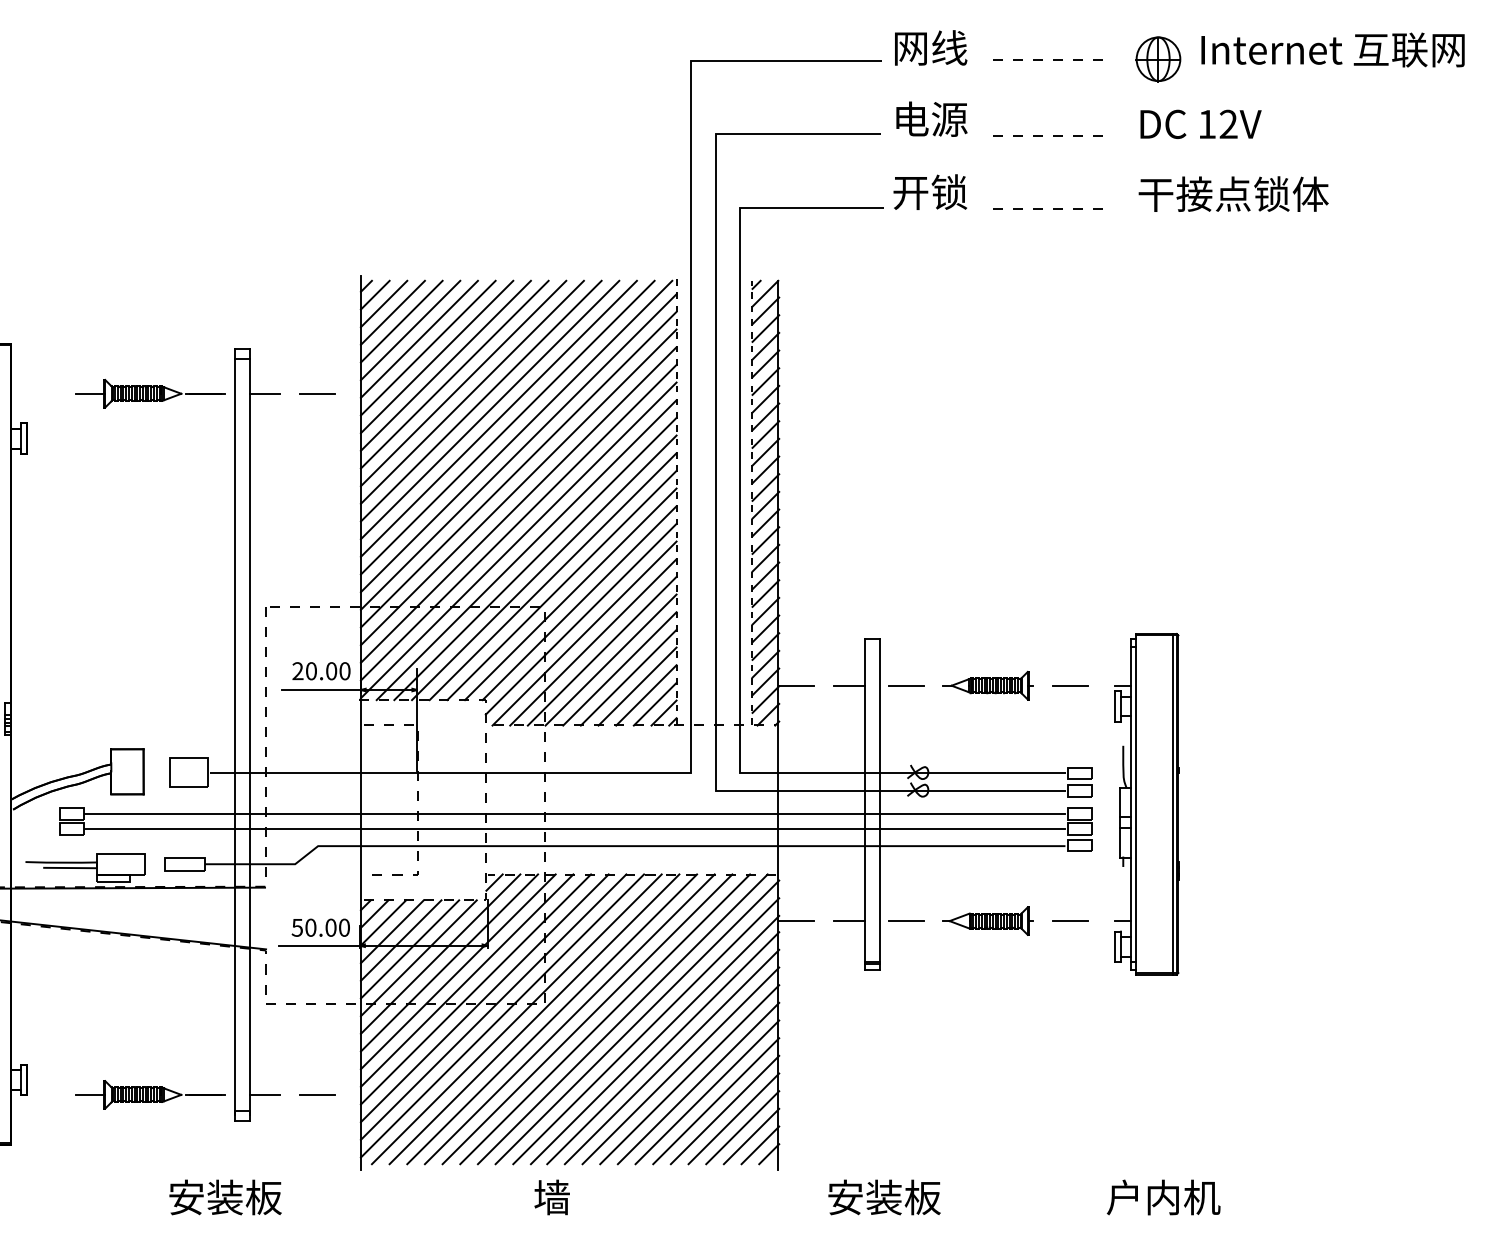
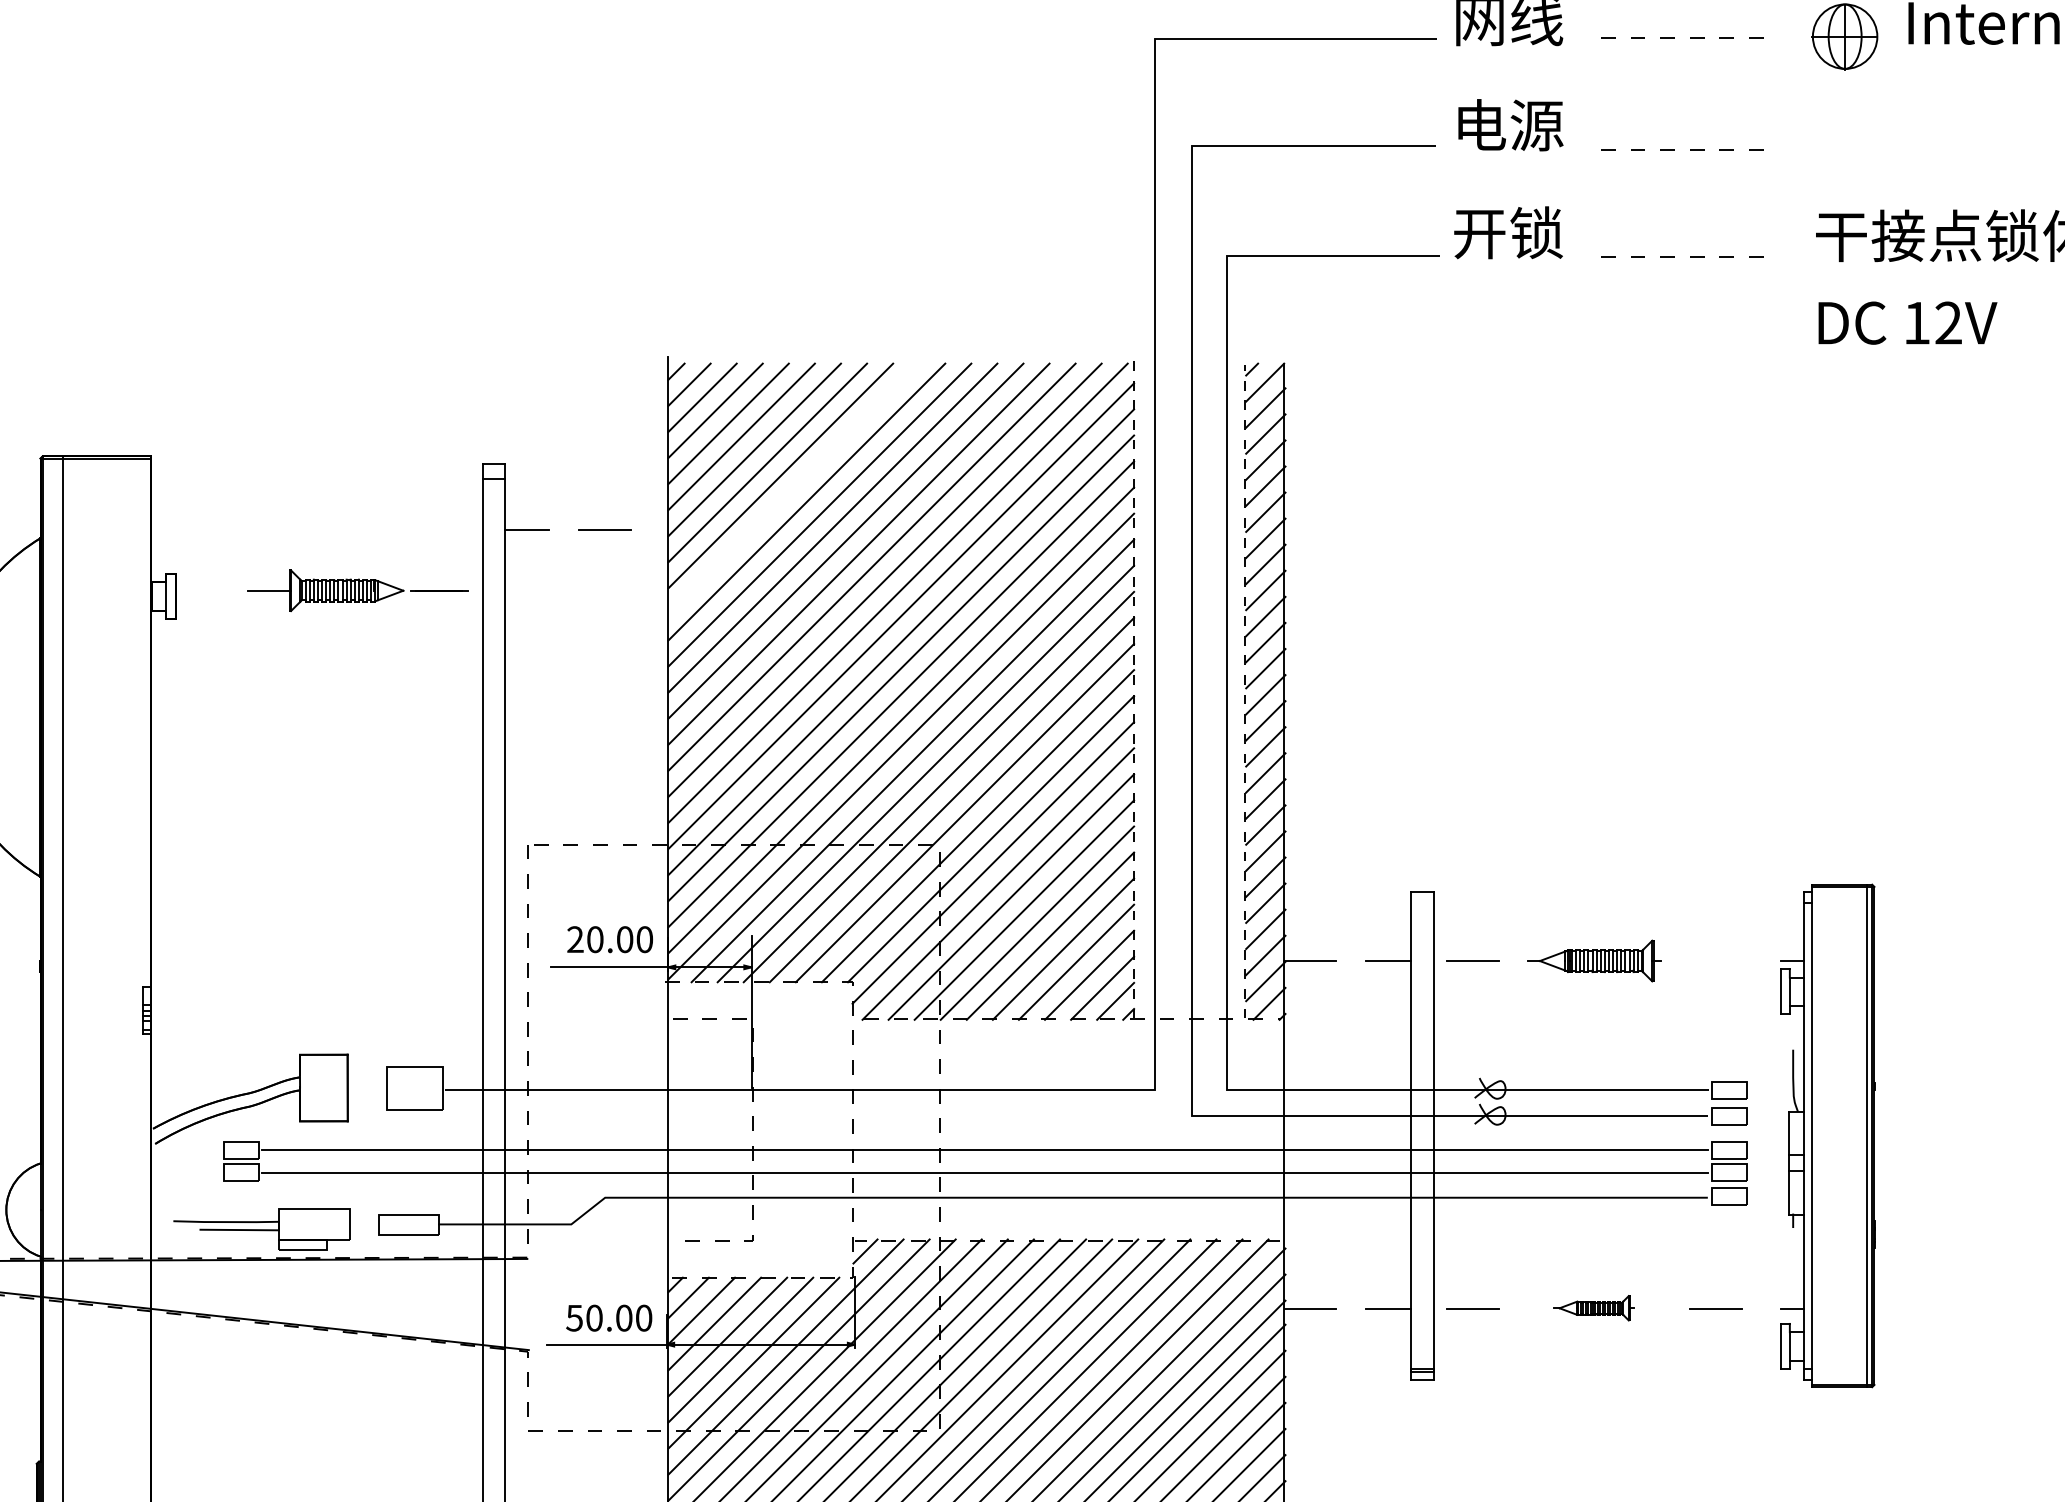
text: (1200, 123) -> (1907, 321), moved
line: (445, 365) -> (793, 488), removed
part: (150, 393) -> (357, 590), moved
line: (1070, 685) -> (1715, 960), removed
part: (987, 920) -> (1592, 1307), size x0.6

